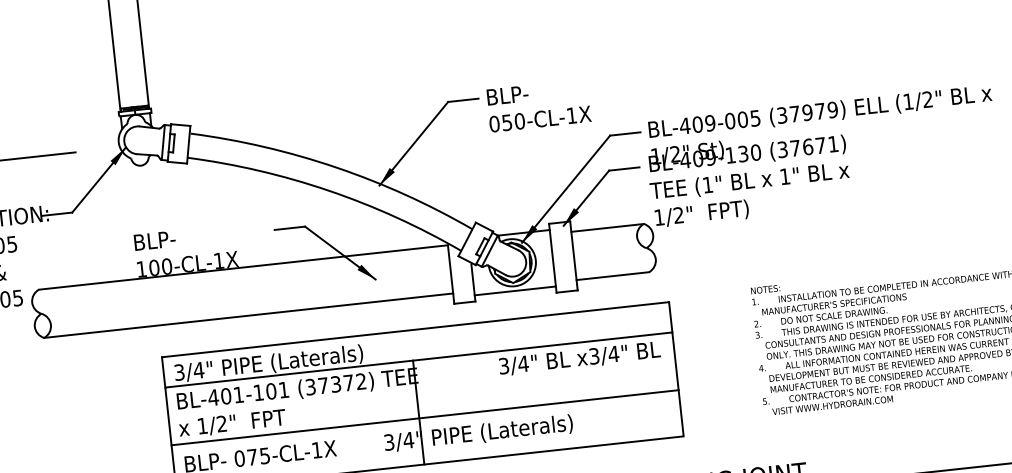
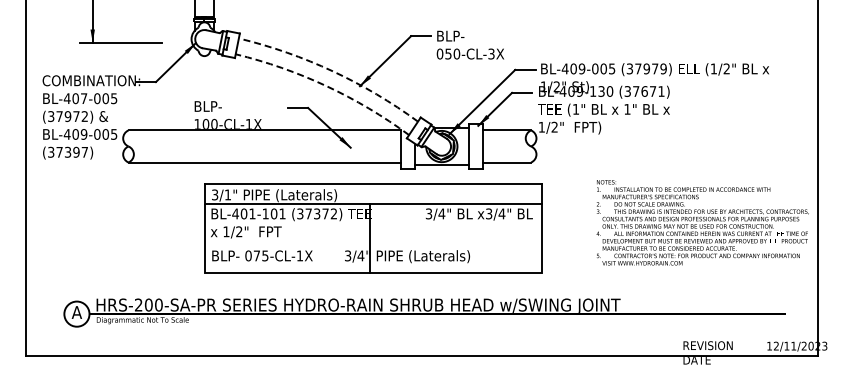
text: (571, 114) -> (491, 53), 050-CL-1X -> 050-CL-3X
arc: (335, 167) -> (332, 71), solid -> dashed
arc: (329, 191) -> (326, 86), solid -> dashed
text: (198, 369) -> (227, 194), 3/4" -> 3/1"
line: (425, 418) -> (373, 242), removed

